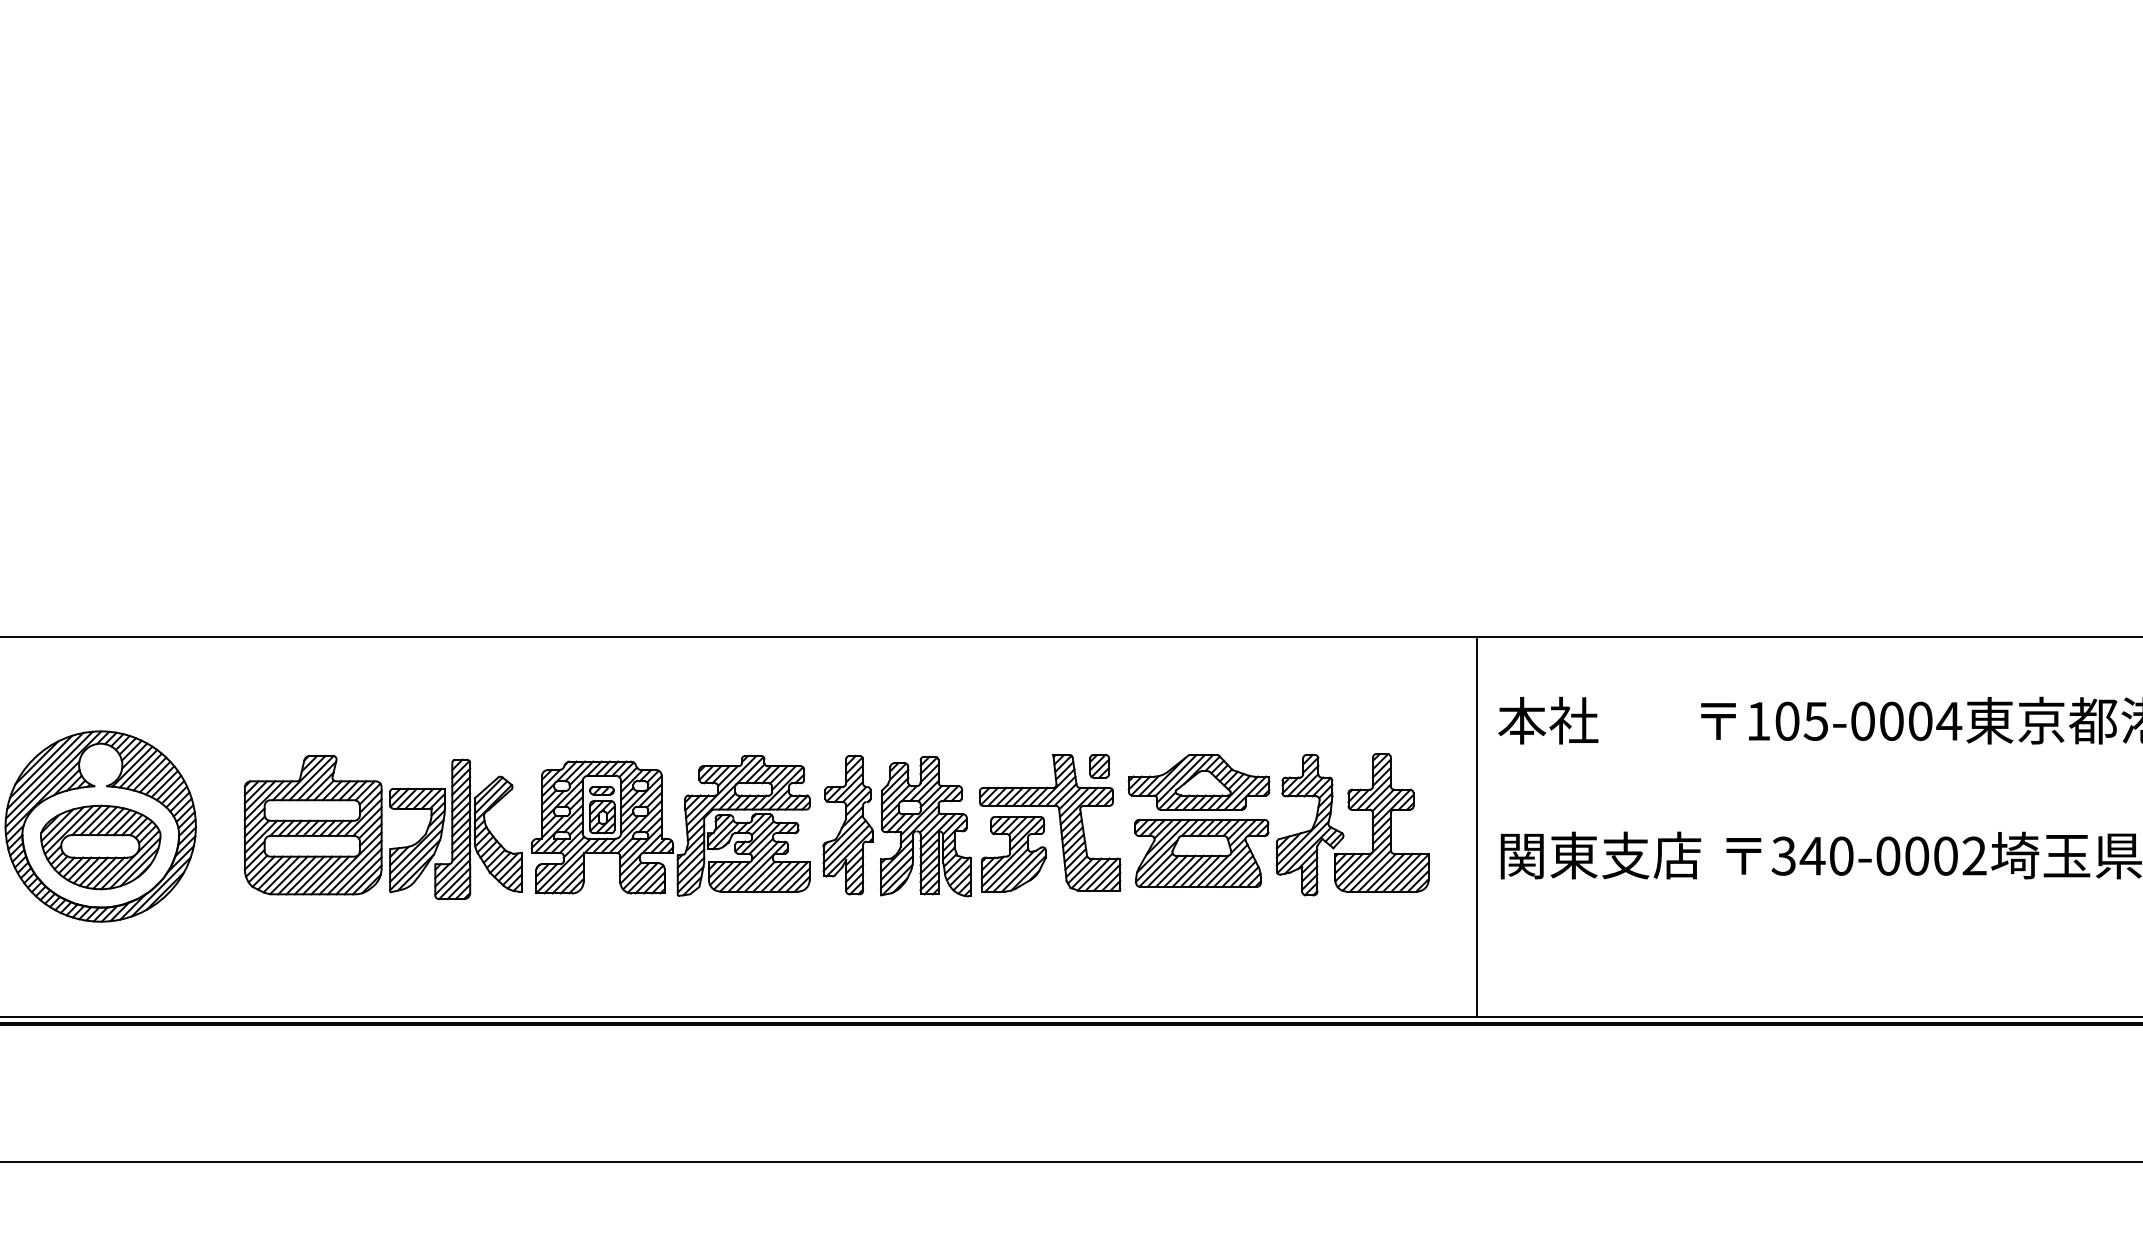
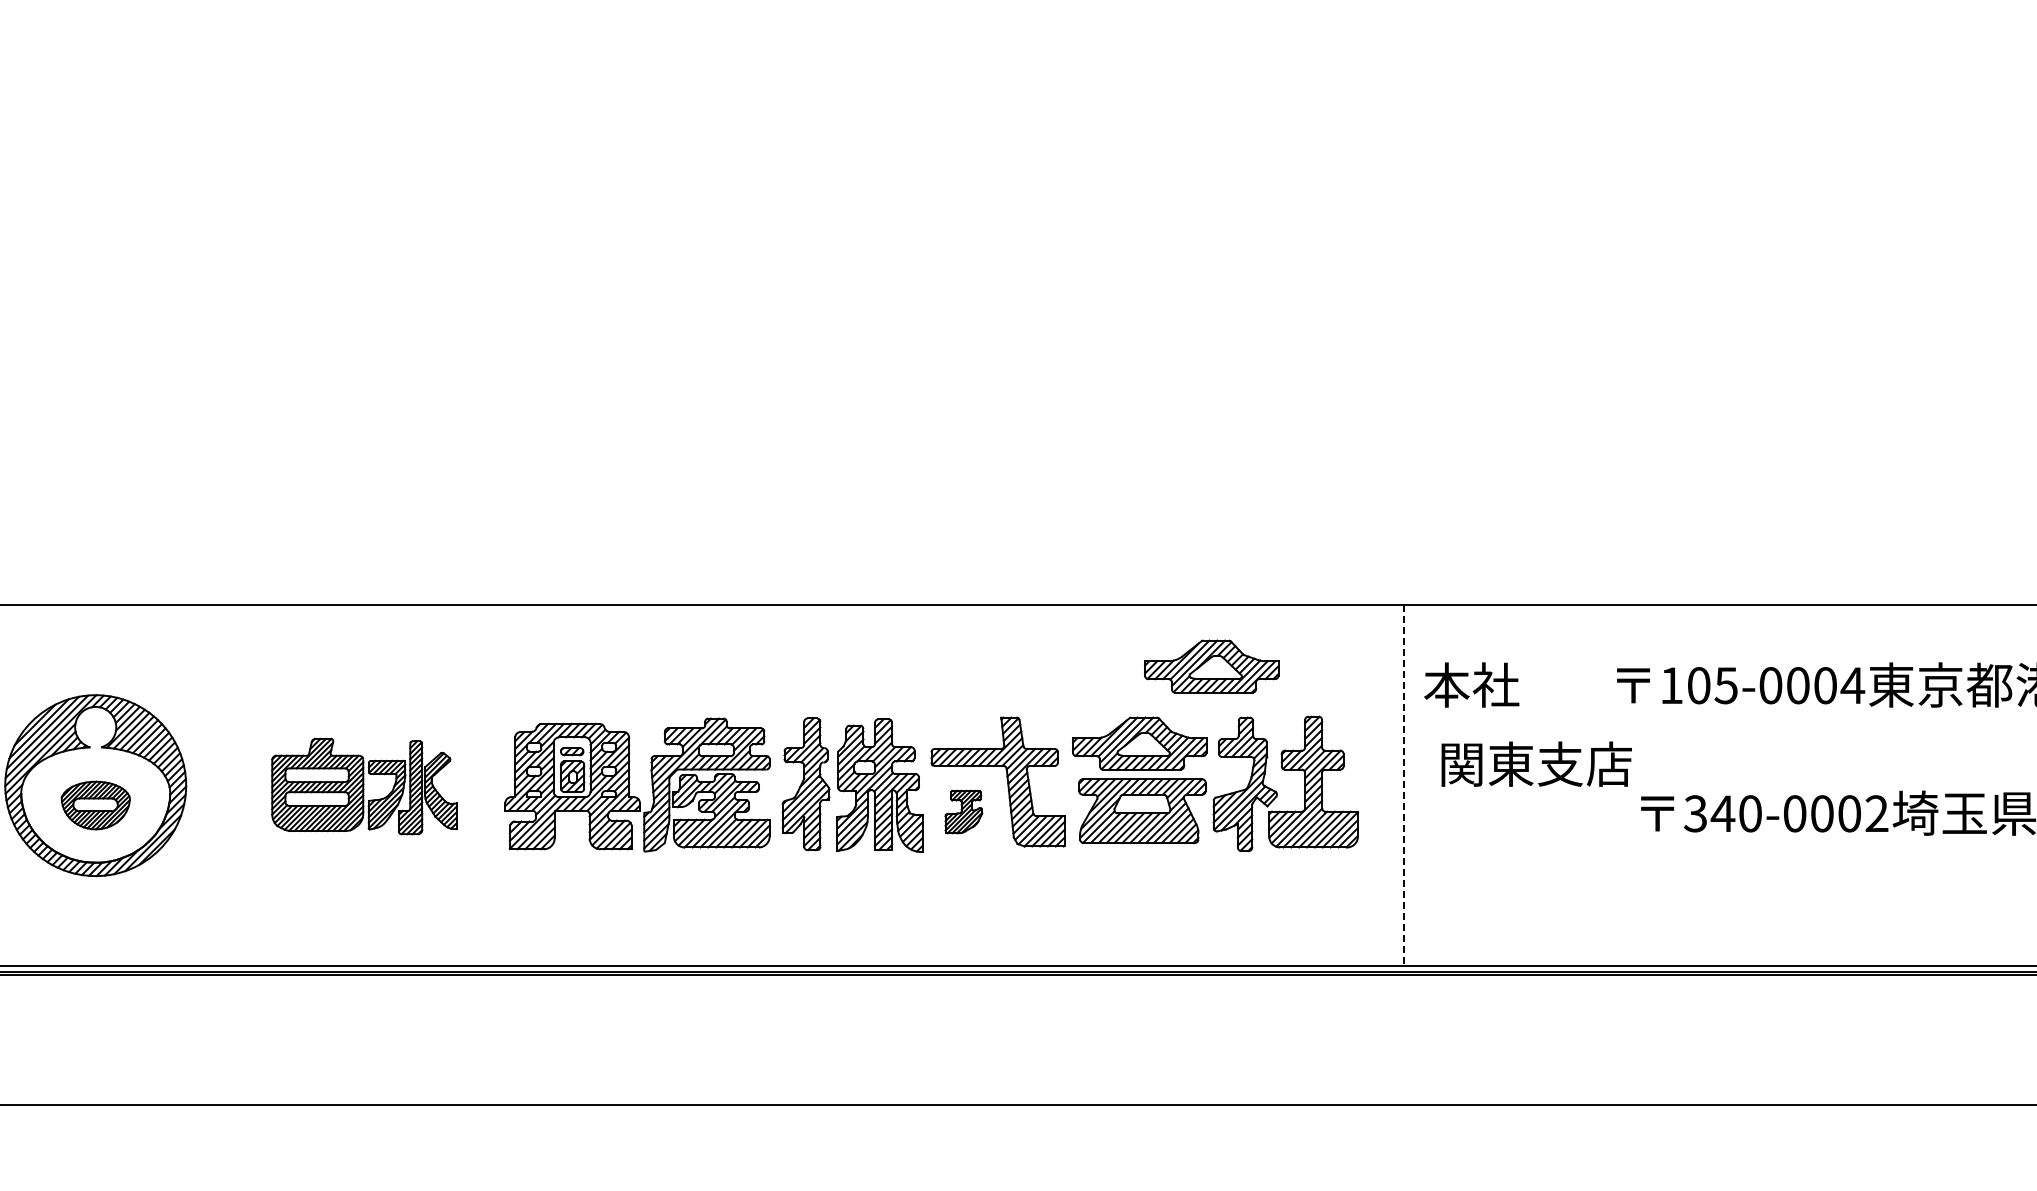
part: (1274, 701) -> (1211, 666), added
part: (1099, 765) -> (1045, 727), removed
line: (1477, 826) -> (1404, 785), solid -> dashed
part: (383, 827) -> (364, 786), size x0.7
part: (100, 847) -> (95, 805), size x0.6
part: (1013, 853) -> (963, 811), size x0.6
text: (1600, 854) -> (1536, 763), moved

